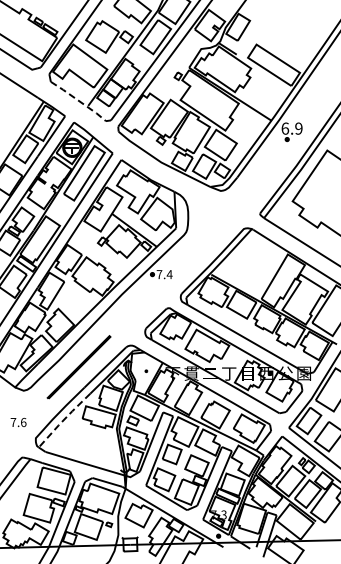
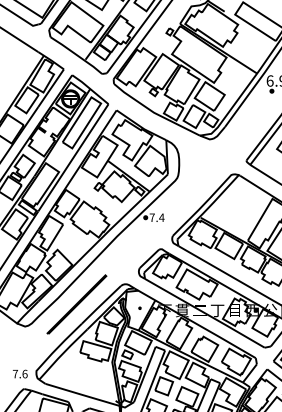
line: (79, 101) -> (77, 55), dashed -> solid
line: (64, 419) -> (63, 353), dashed -> solid
text: (18, 421) -> (20, 373), moved

